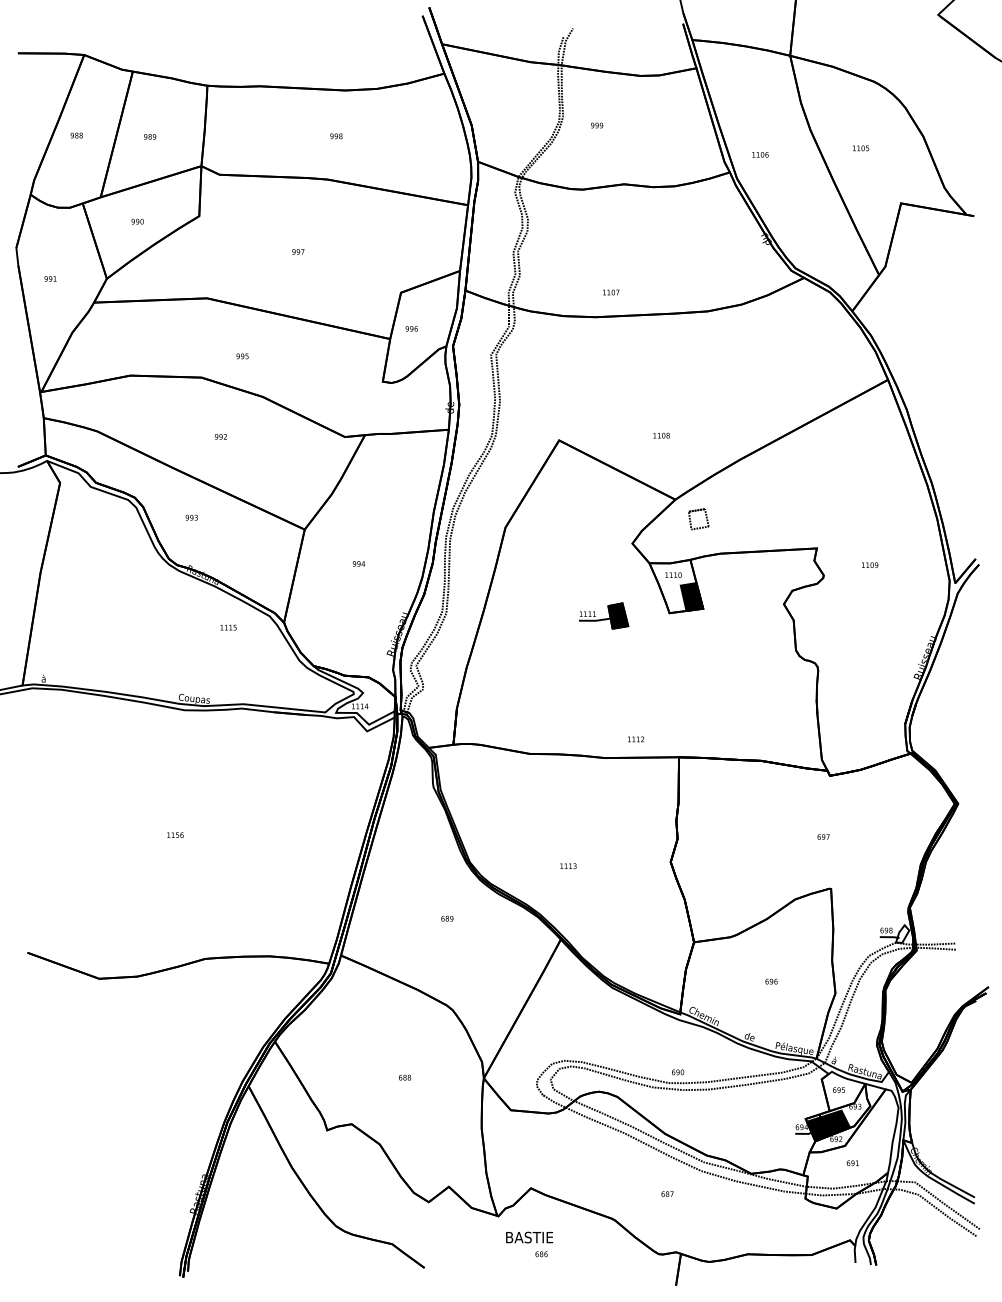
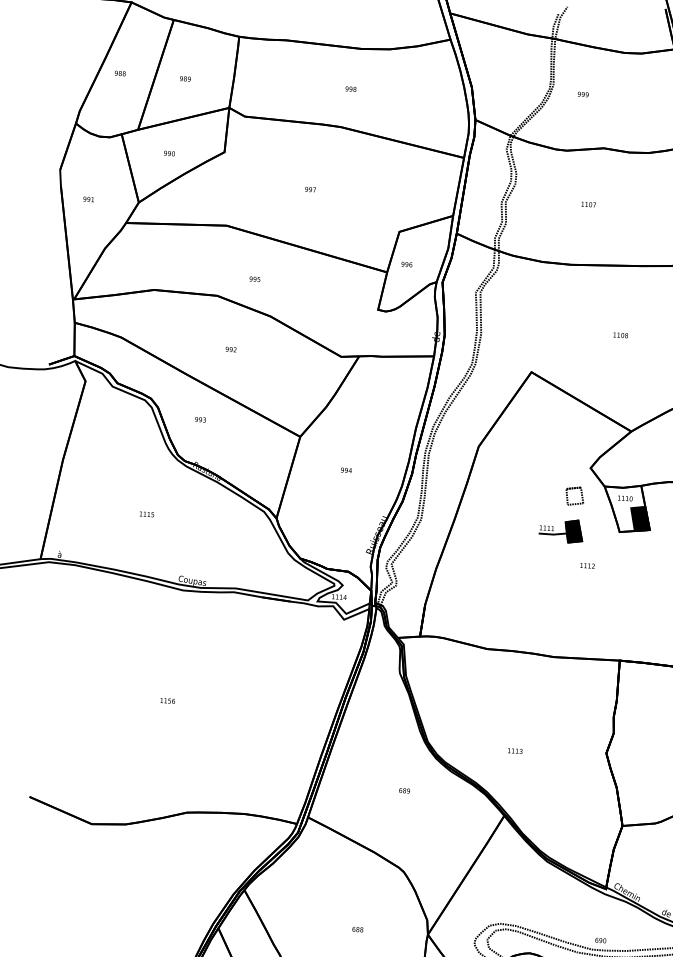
text: (611, 292) -> (589, 204), moved
text: (661, 435) -> (620, 335), moved
part: (705, 517) -> (580, 495), moved
text: (228, 627) -> (146, 514), moved
text: (636, 739) -> (587, 565), moved

